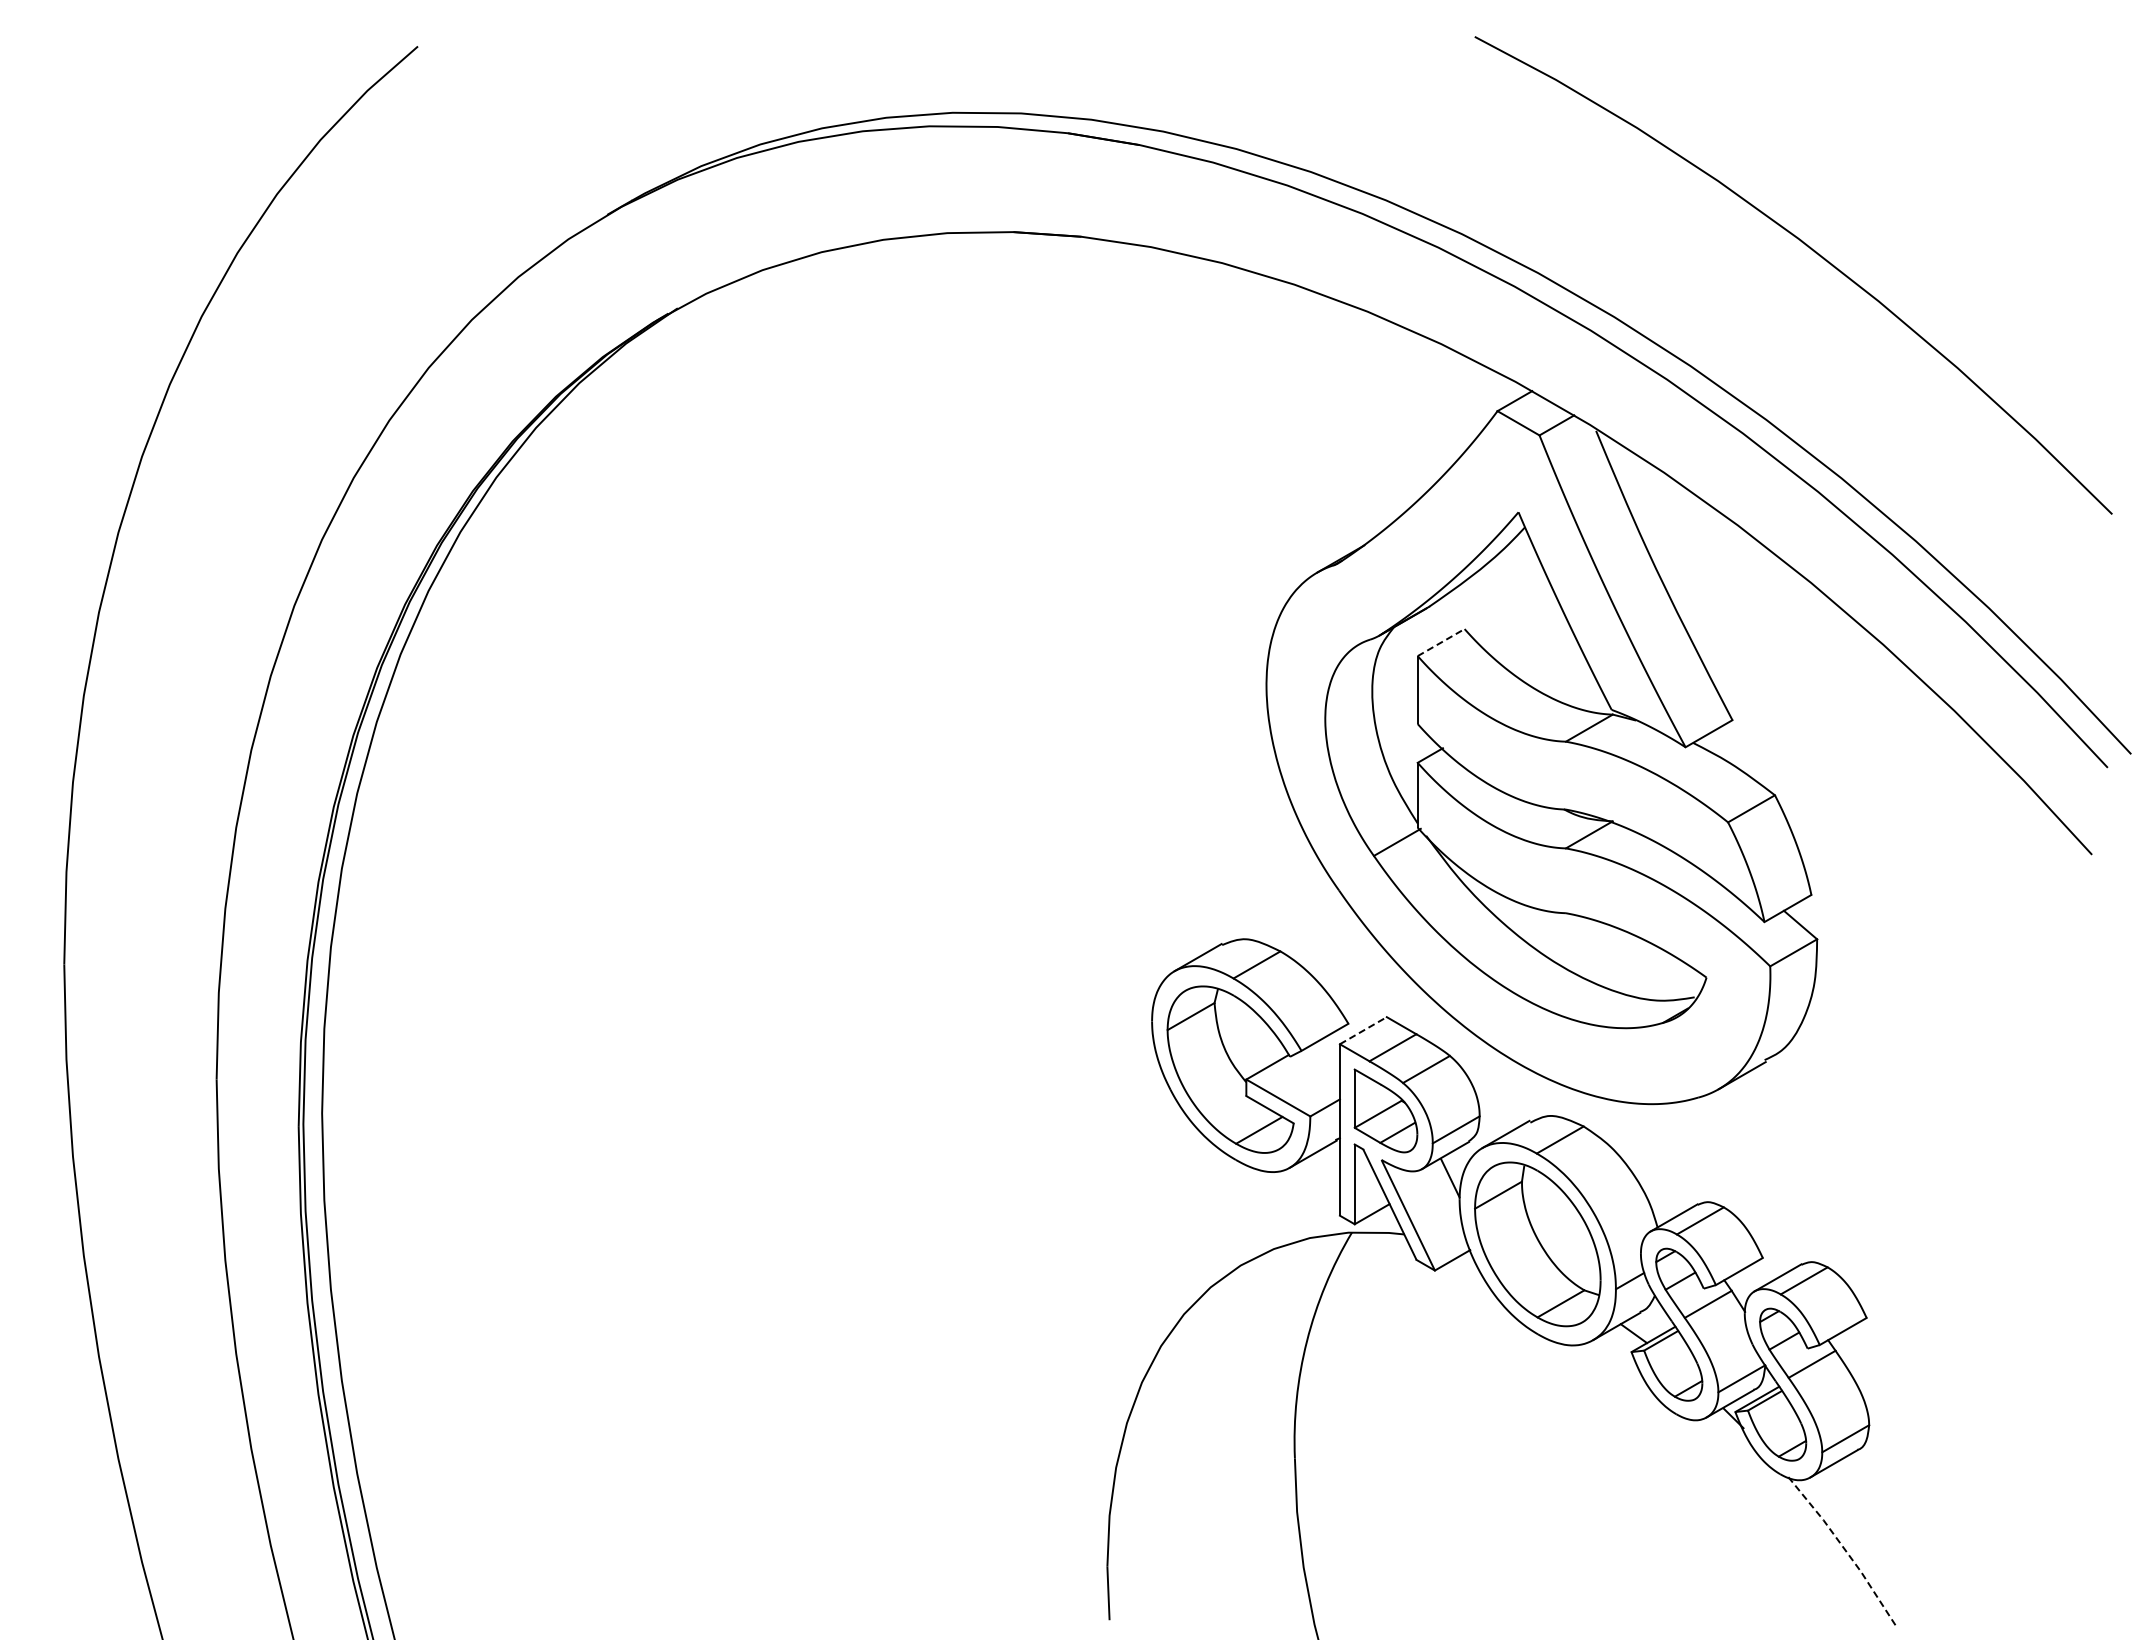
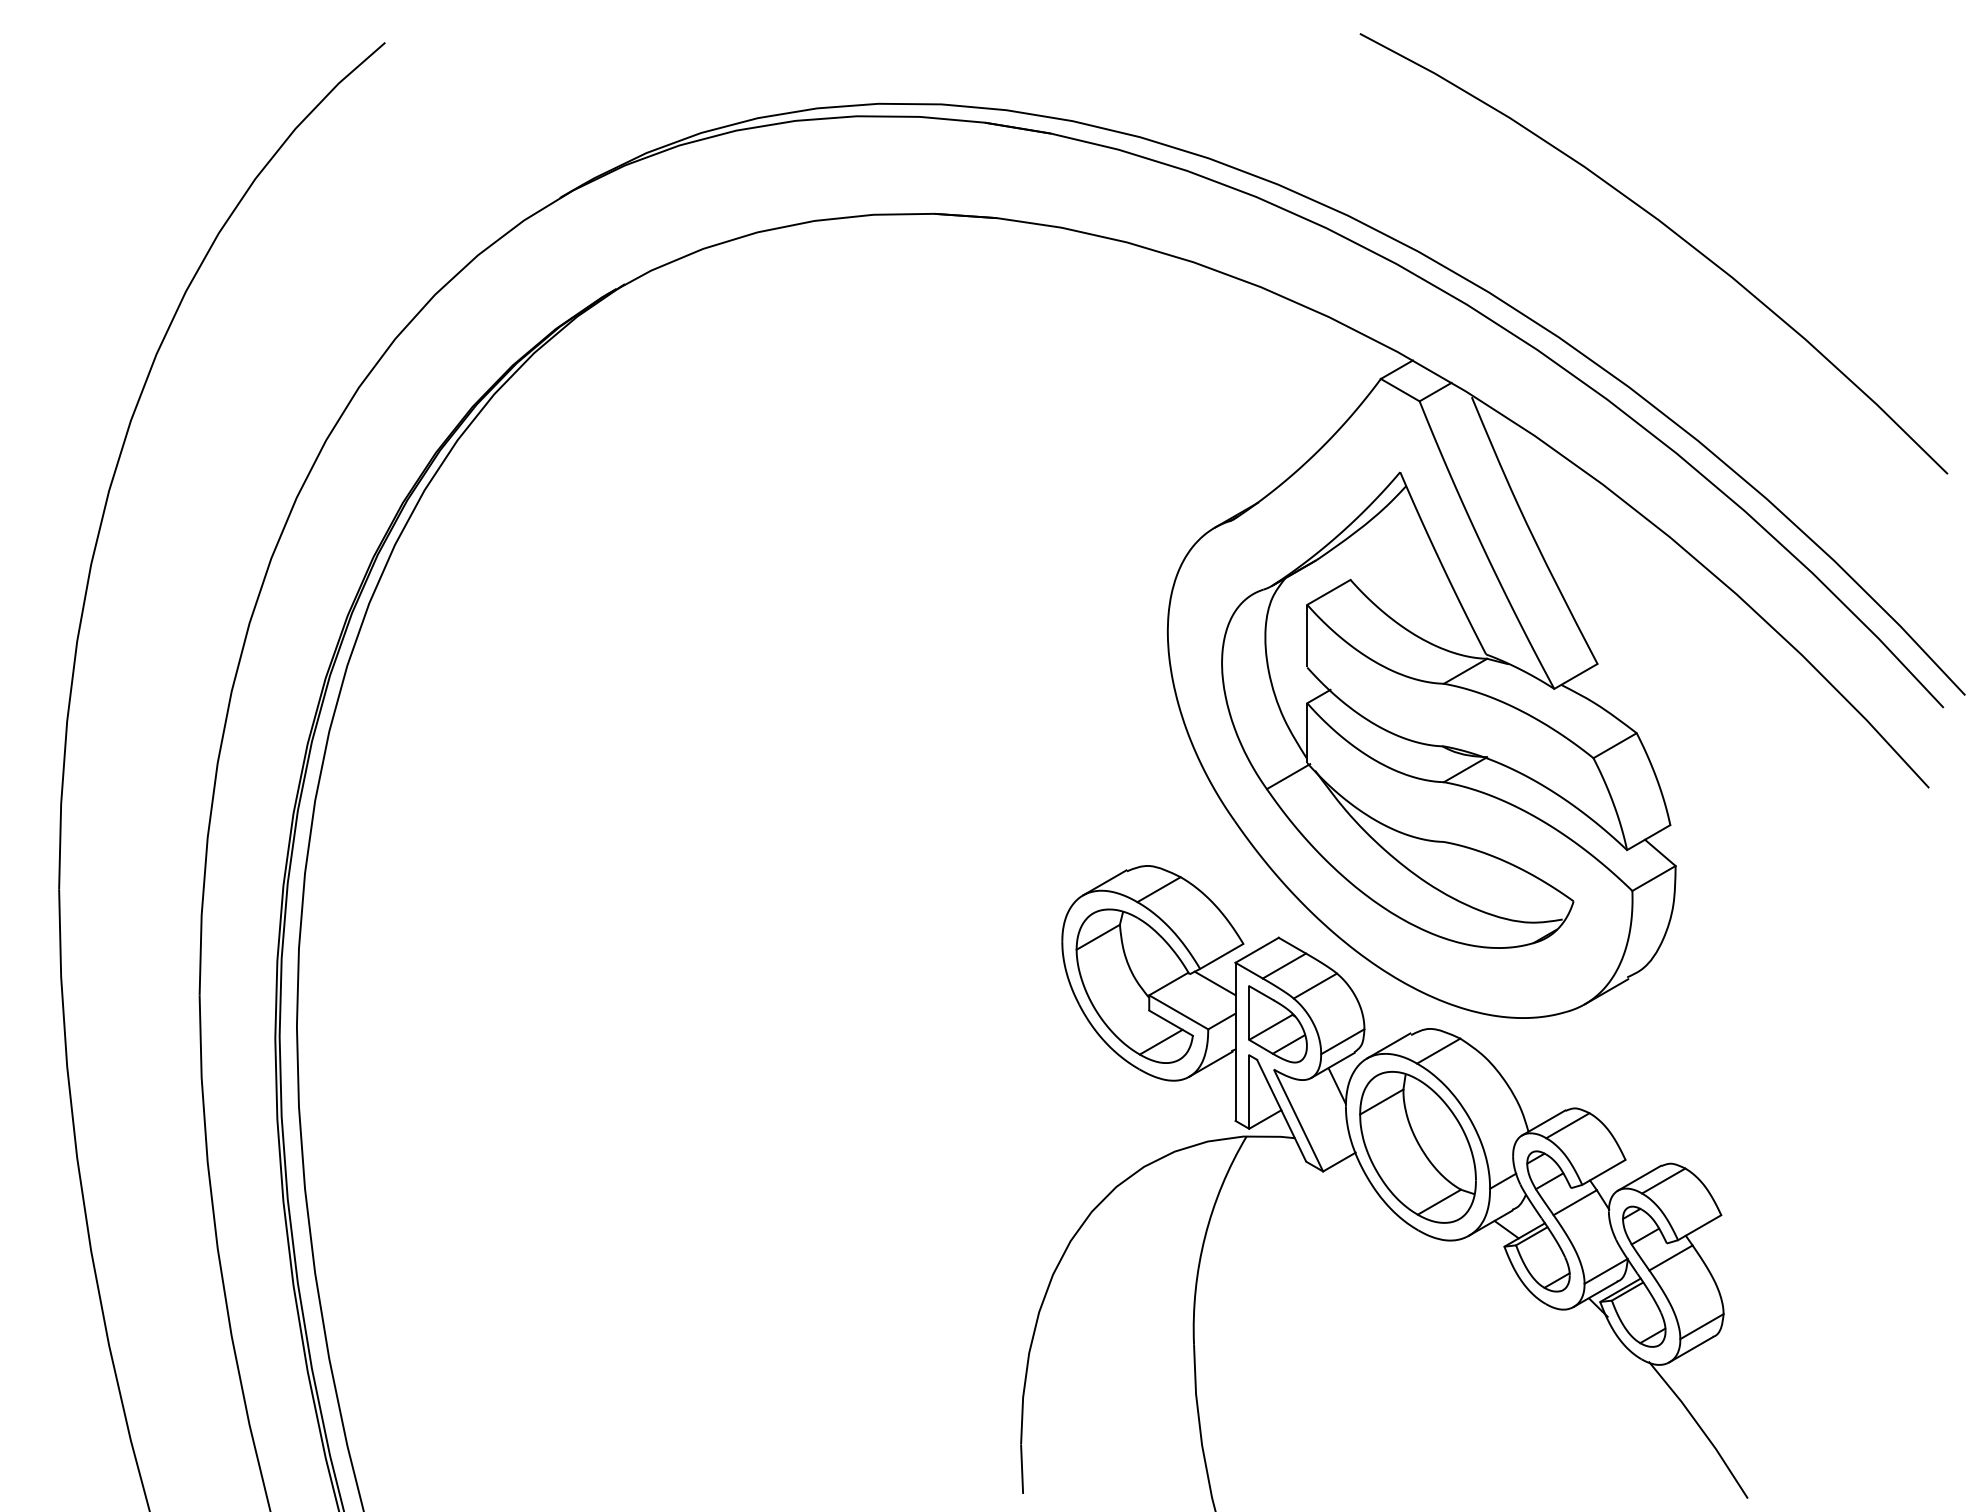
line: (1441, 642) -> (1329, 592), dashed -> solid
line: (1363, 1030) -> (1257, 950), dashed -> solid
line: (1317, 1066) -> (1214, 983), added
line: (1843, 1548) -> (1699, 1427), dashed -> solid

